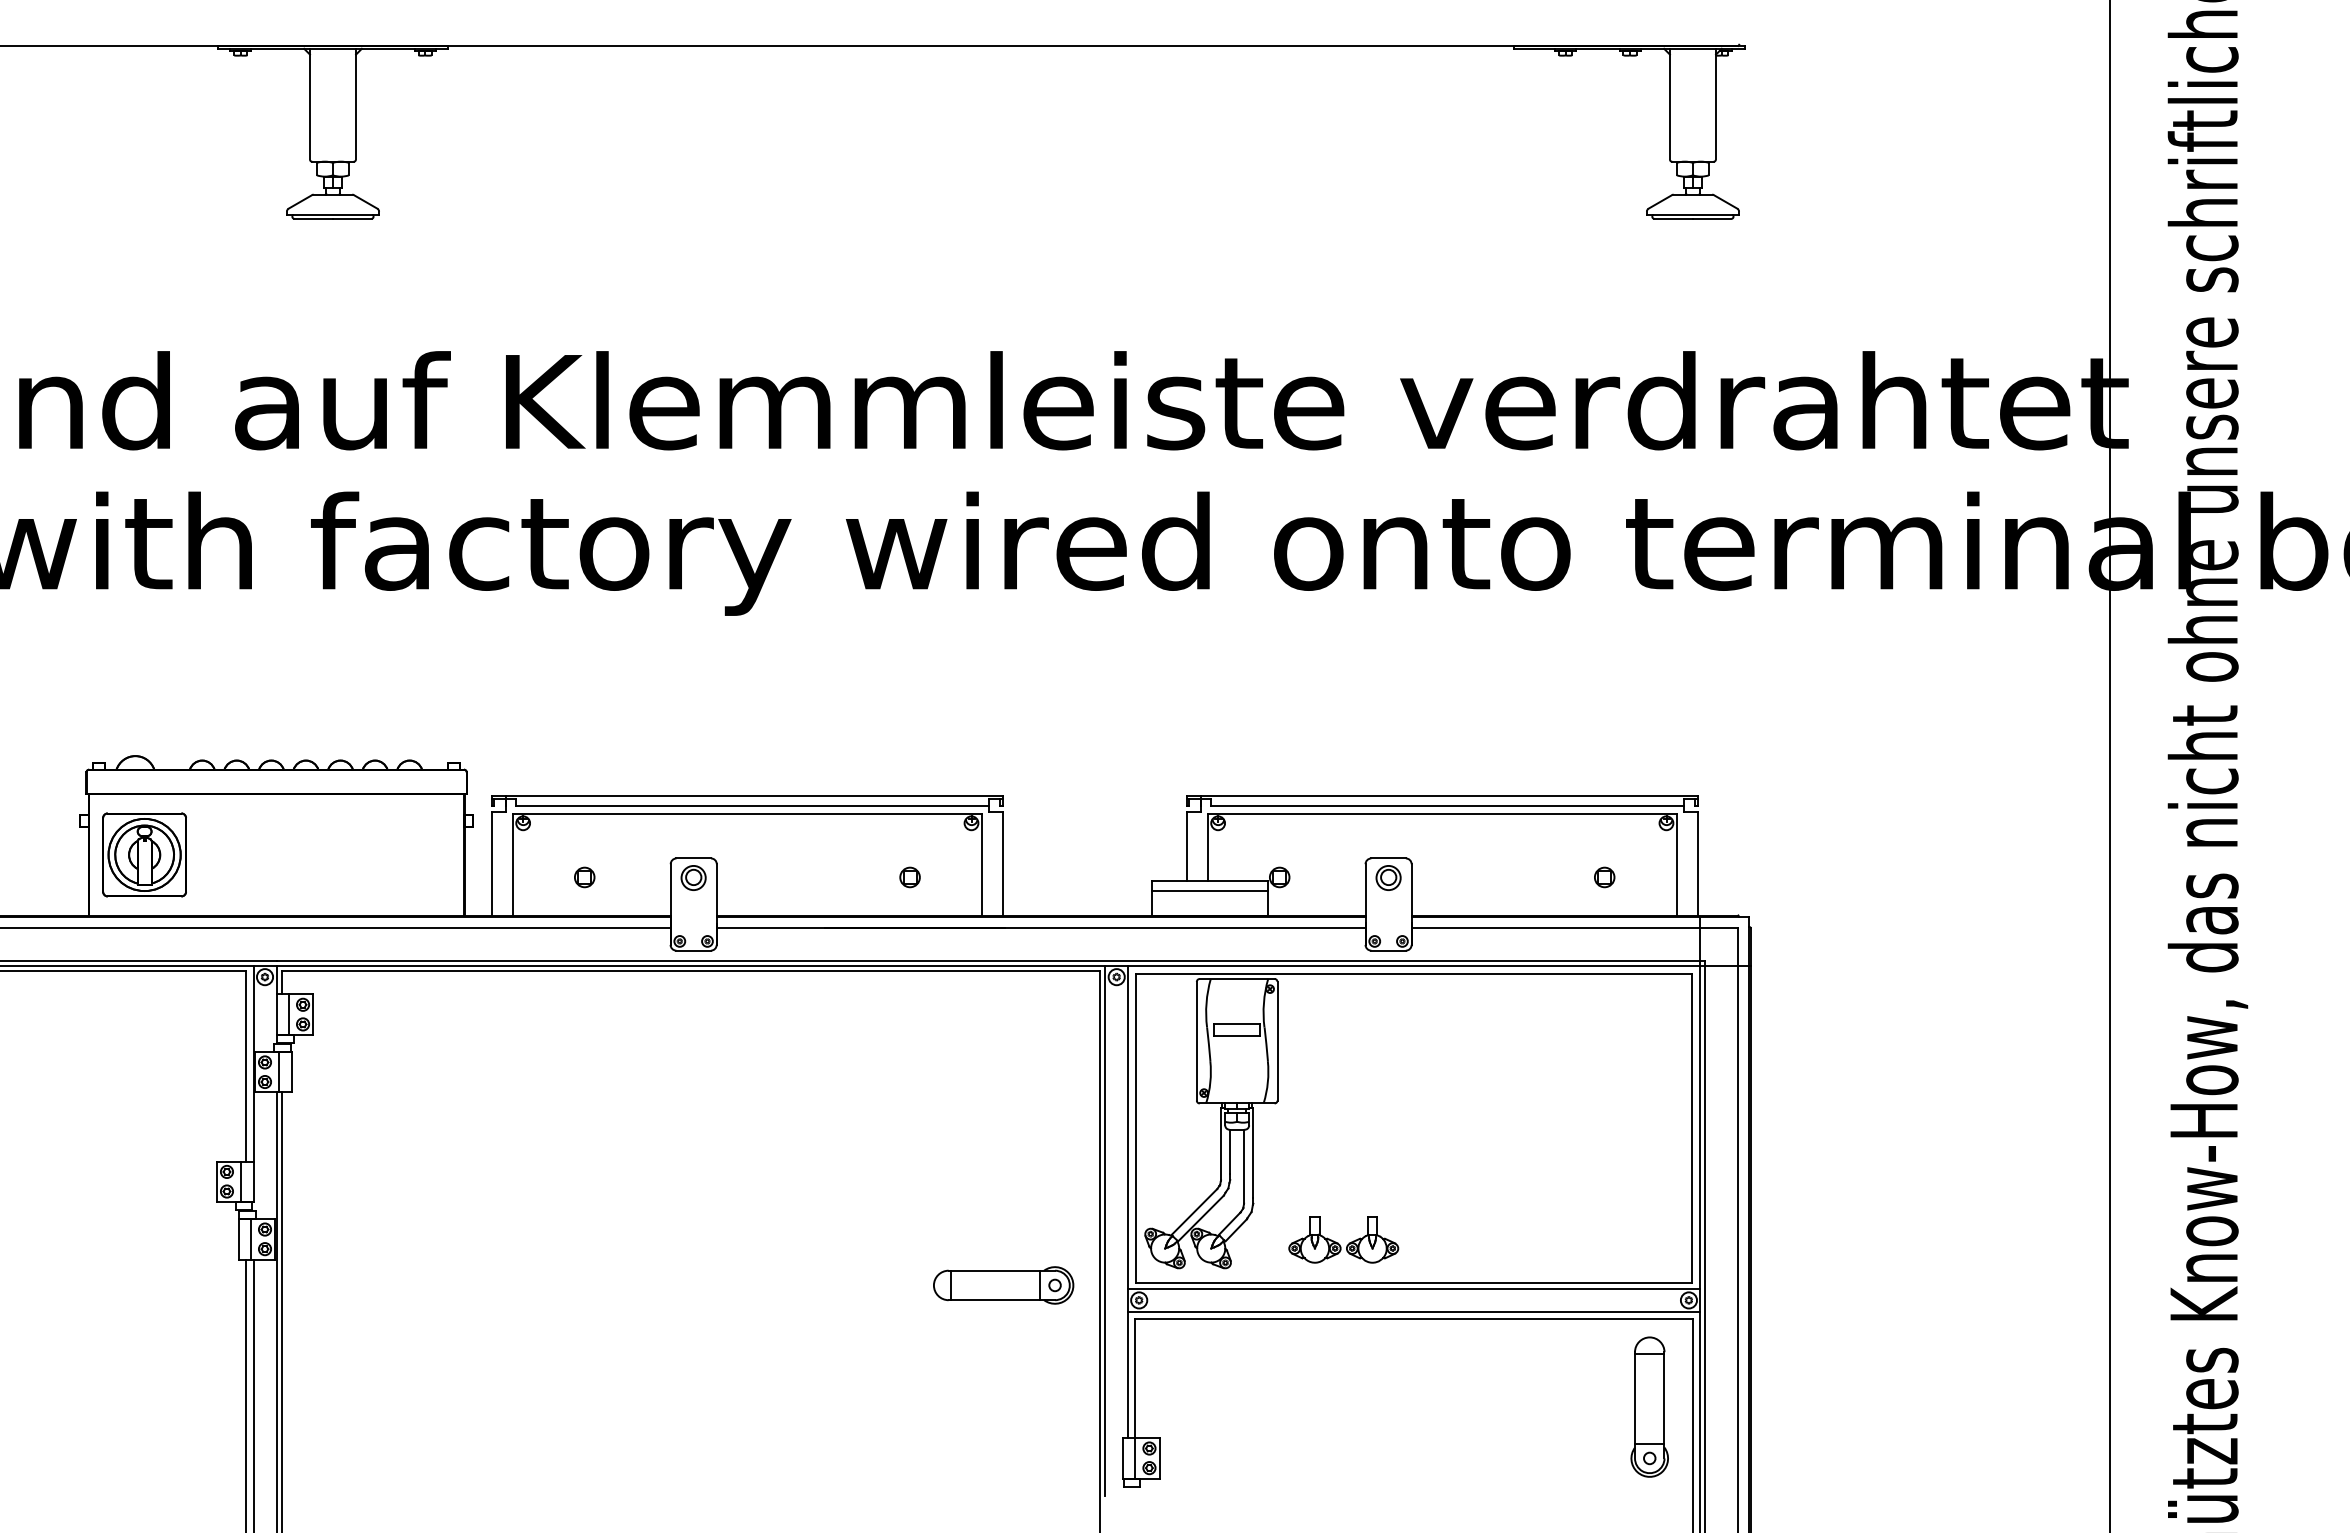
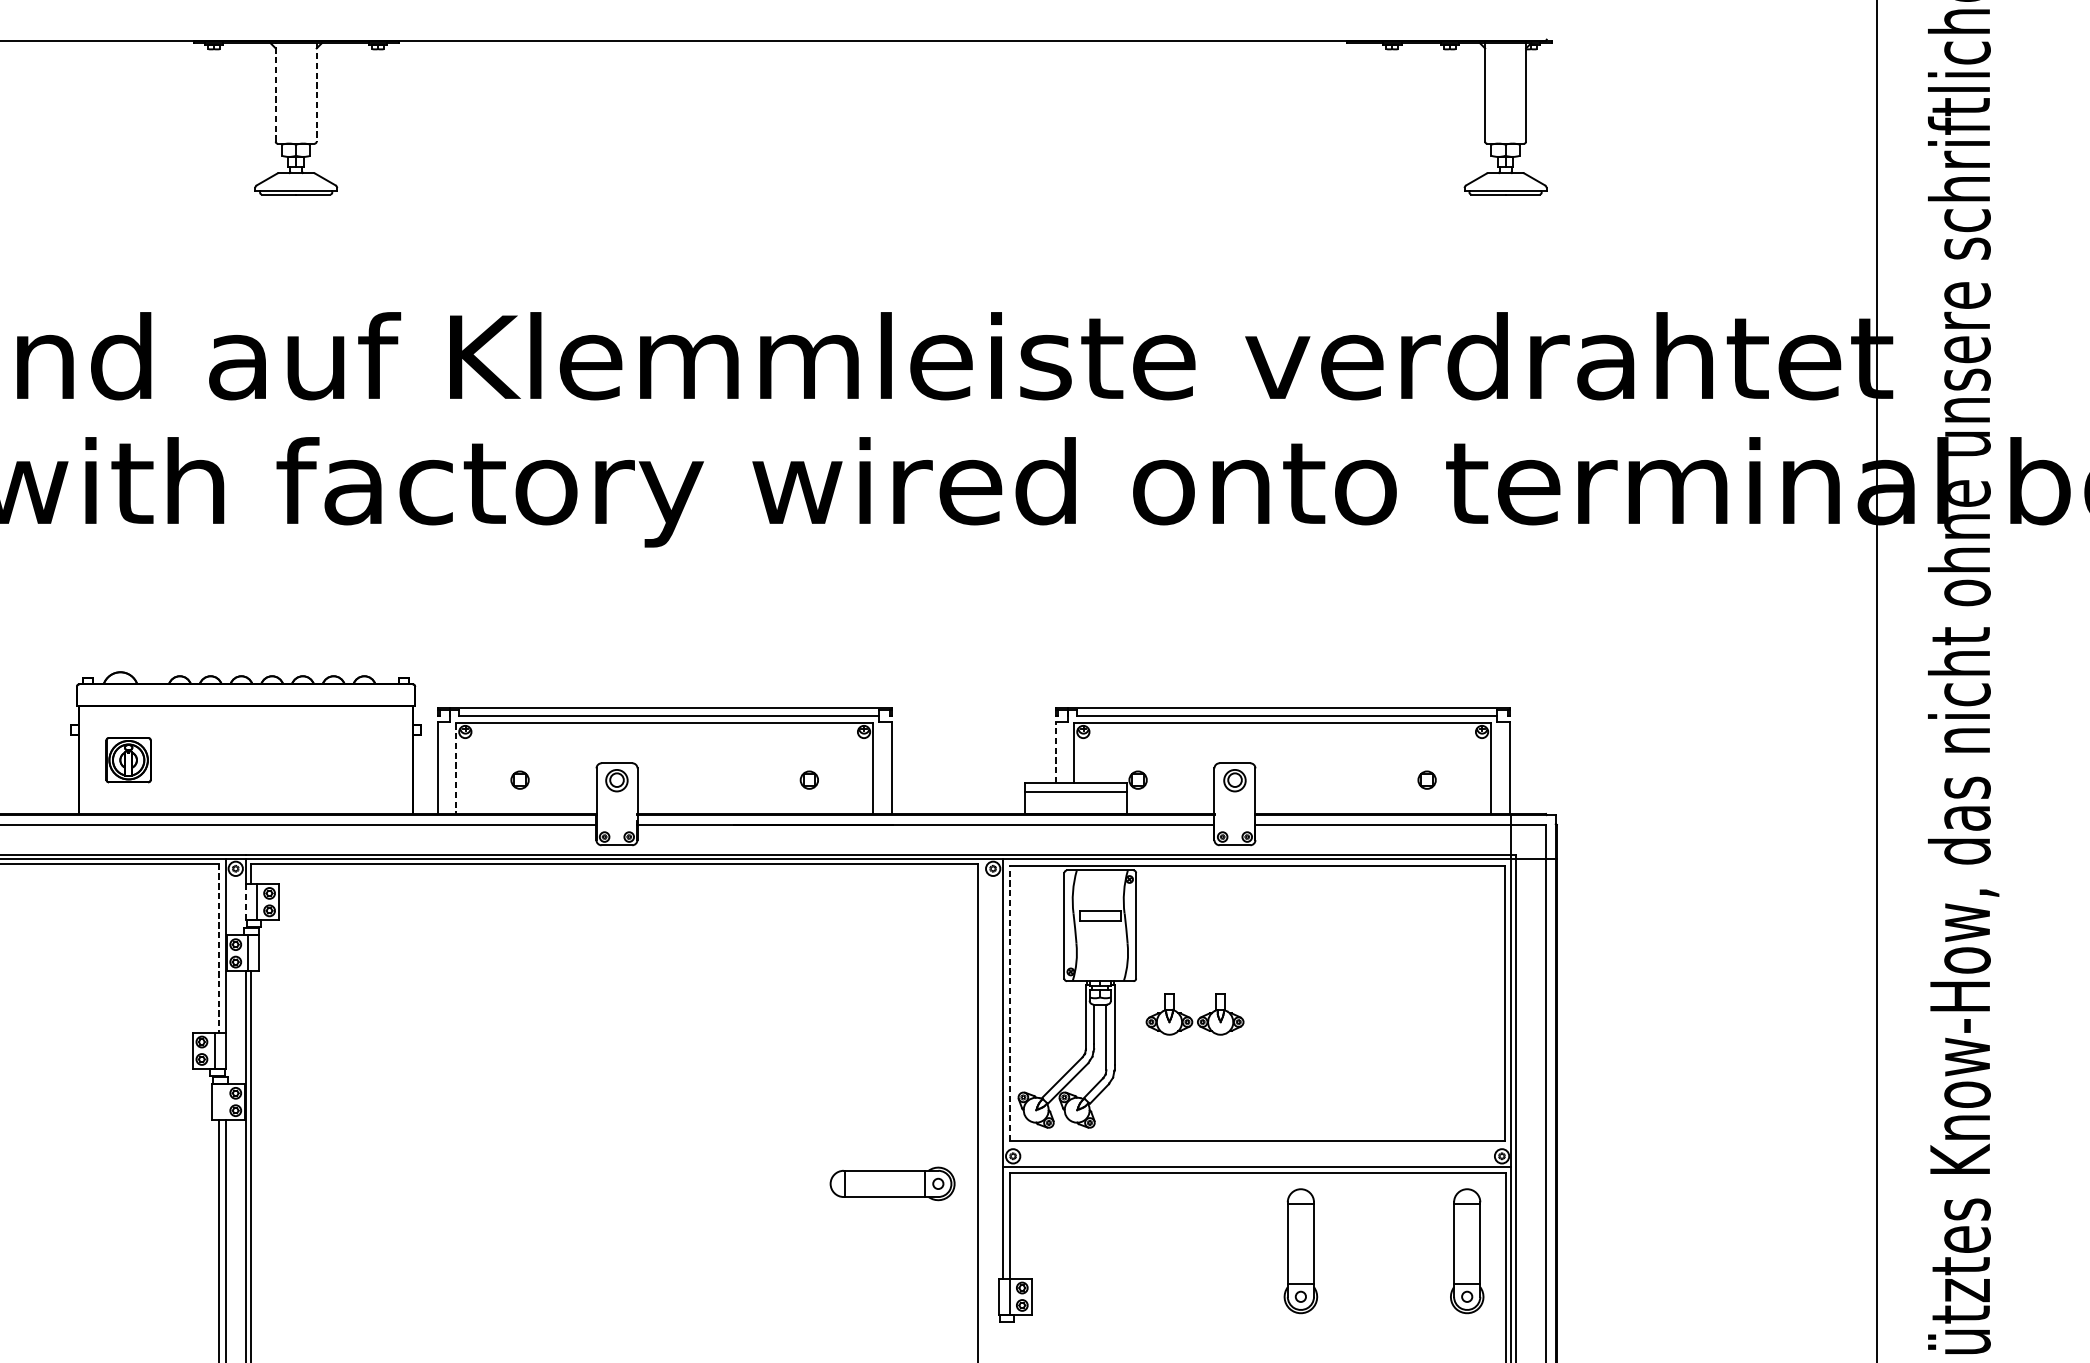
line: (309, 103) -> (275, 91), solid -> dashed
line: (356, 104) -> (317, 92), solid -> dashed
line: (1187, 846) -> (1056, 752), solid -> dashed
part: (144, 854) -> (128, 759), size x0.6
line: (512, 864) -> (455, 768), solid -> dashed
line: (276, 1015) -> (245, 902), solid -> dashed
line: (246, 1066) -> (219, 948), solid -> dashed
line: (1135, 1128) -> (1009, 1003), solid -> dashed
line: (1105, 1230) -> (983, 1094), removed
line: (250, 1239) -> (222, 1102), removed
part: (1343, 1239) -> (1194, 1014), moved
part: (1003, 1285) -> (892, 1183), moved
line: (1413, 1288) -> (1257, 1145), removed
part: (1462, 1406) -> (1300, 1250), added

